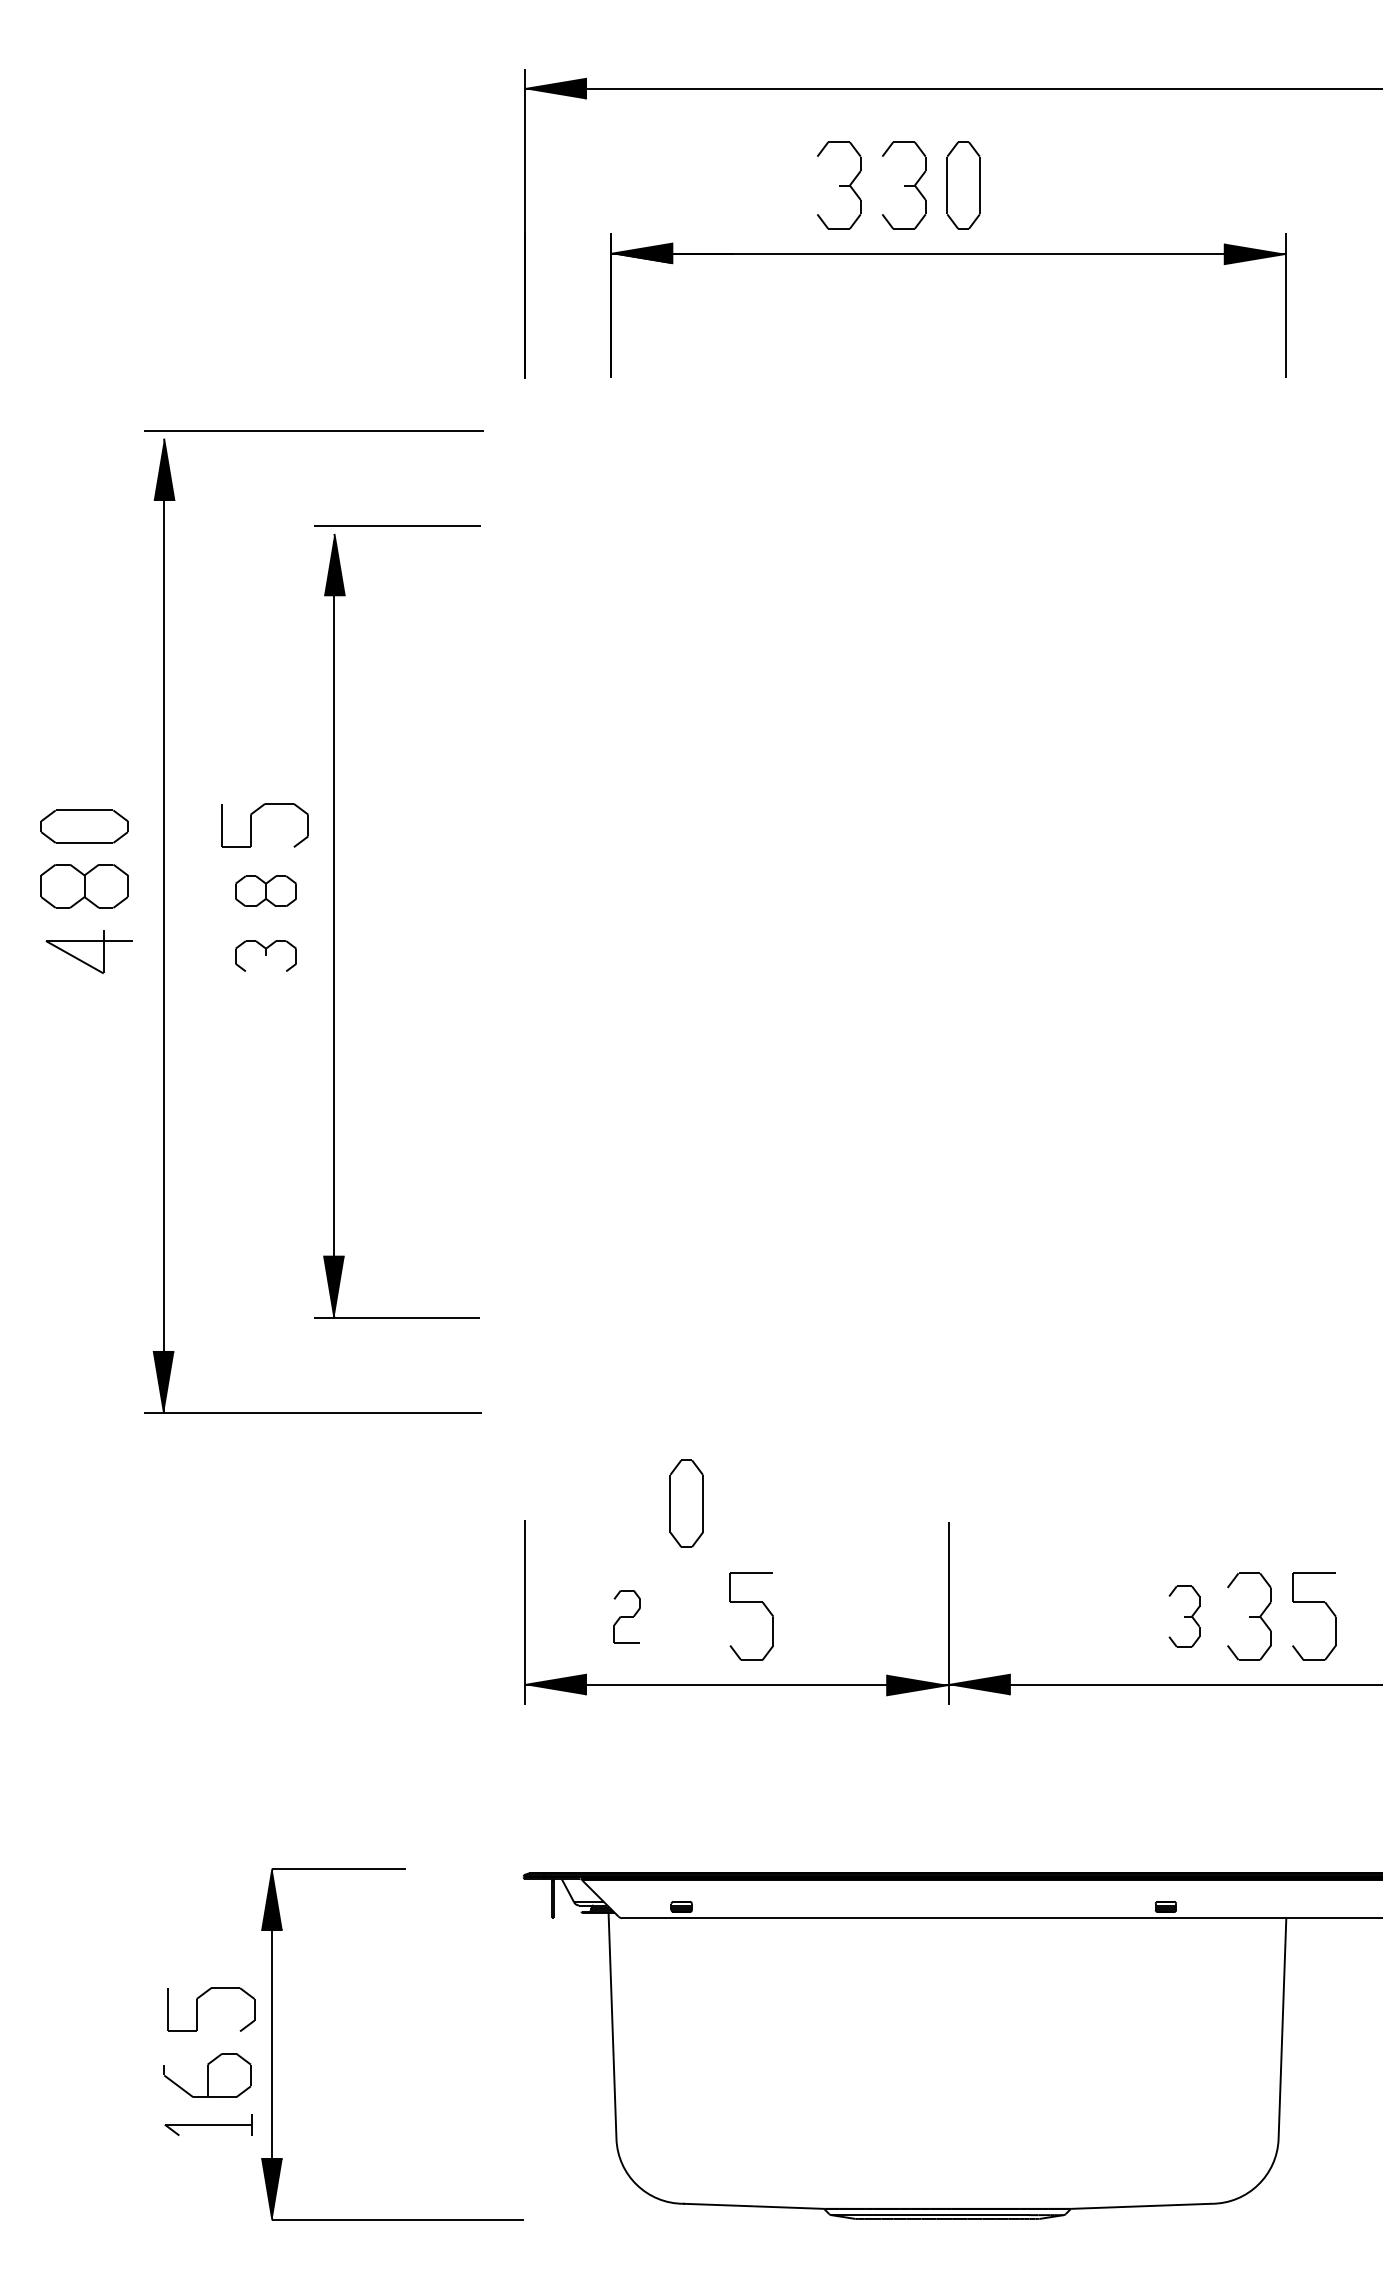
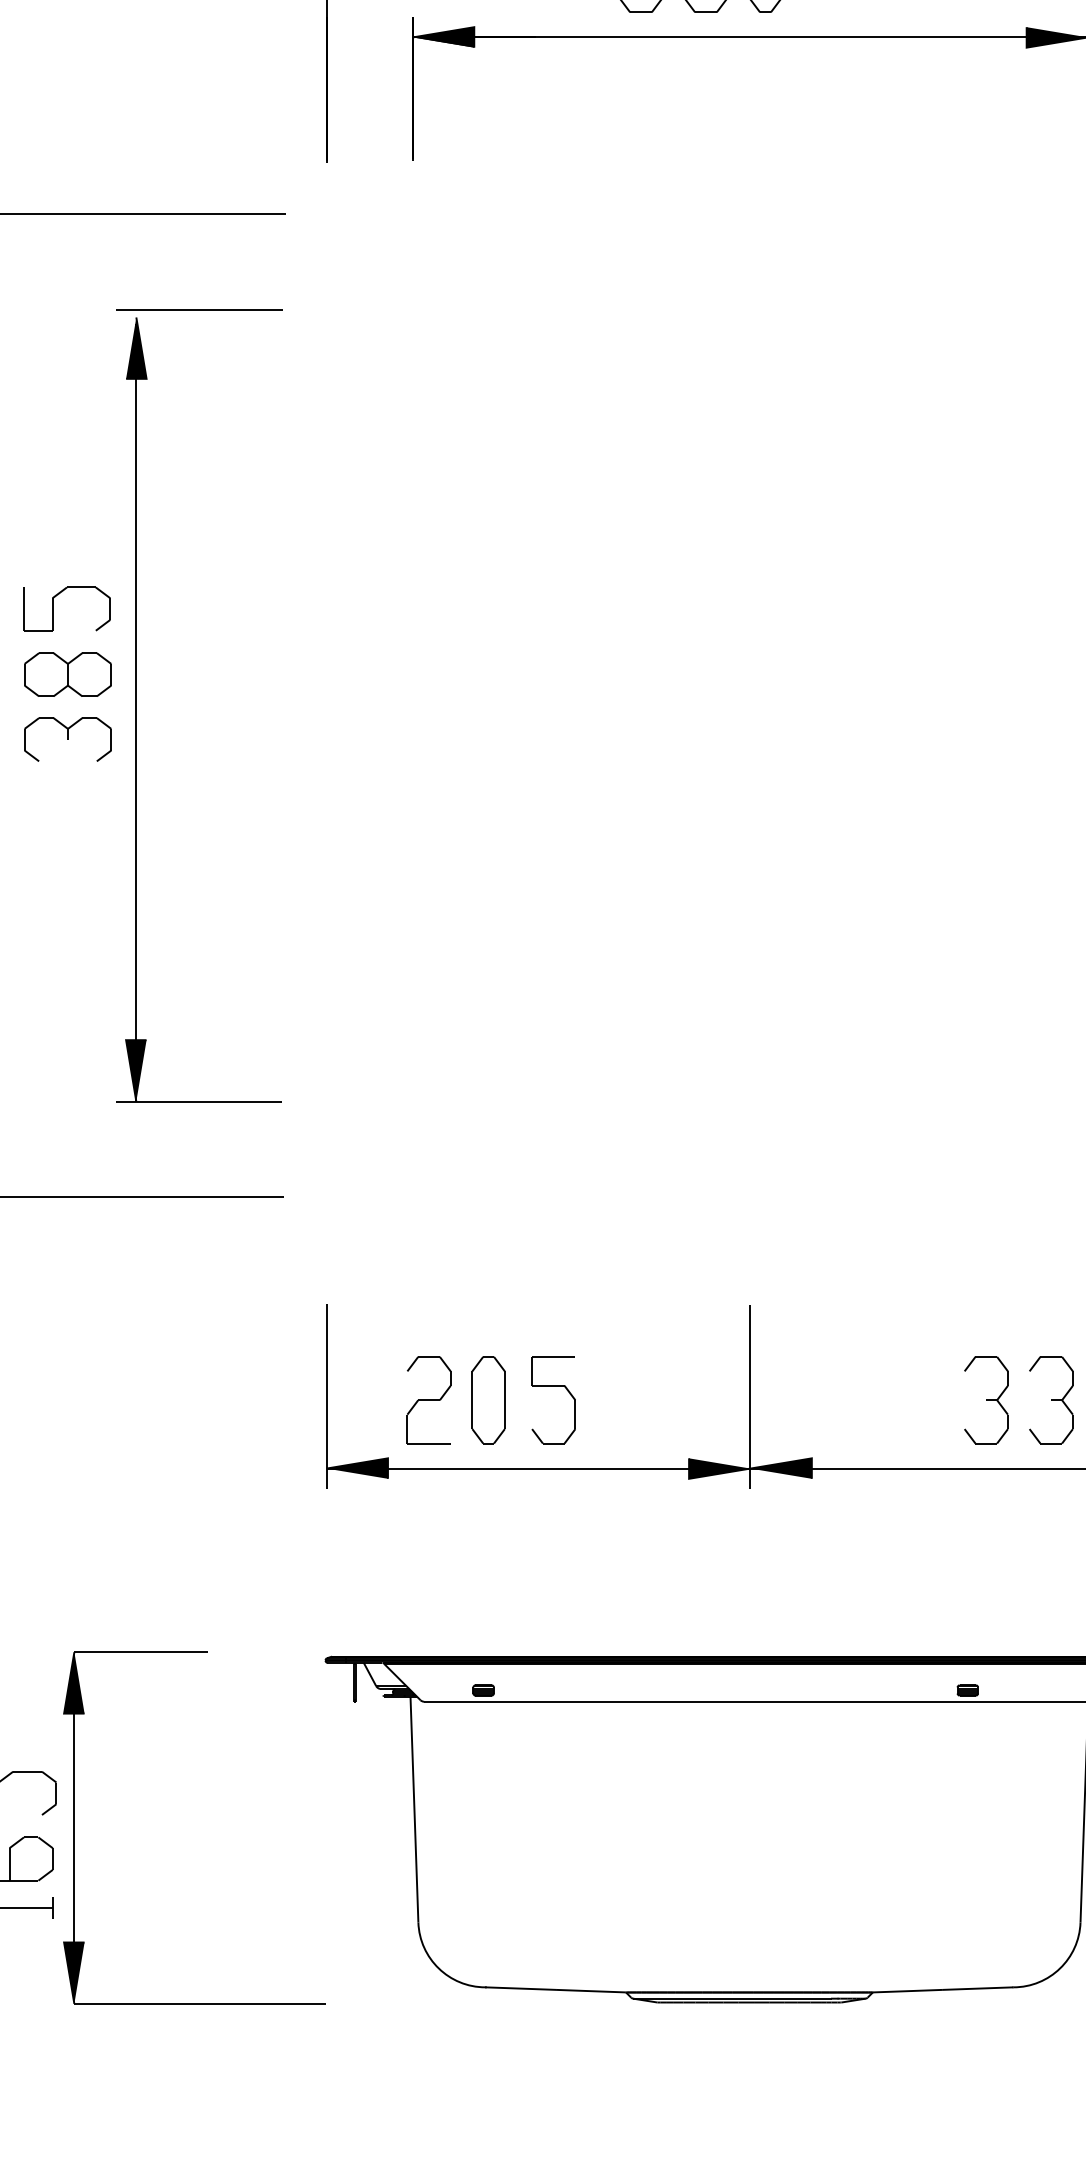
part: (265, 891) -> (67, 675), size x1.43
part: (265, 956) -> (67, 740), size x1.43
part: (686, 1503) -> (488, 1400), moved
part: (627, 1616) -> (429, 1400), size x1.67
part: (1184, 1616) -> (986, 1400), size x1.43

